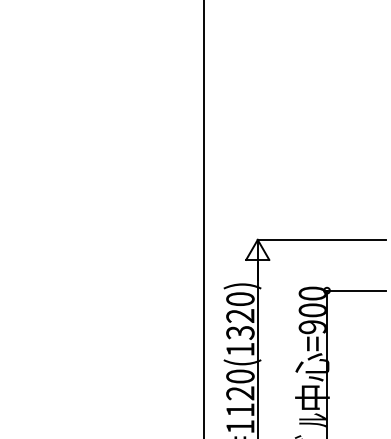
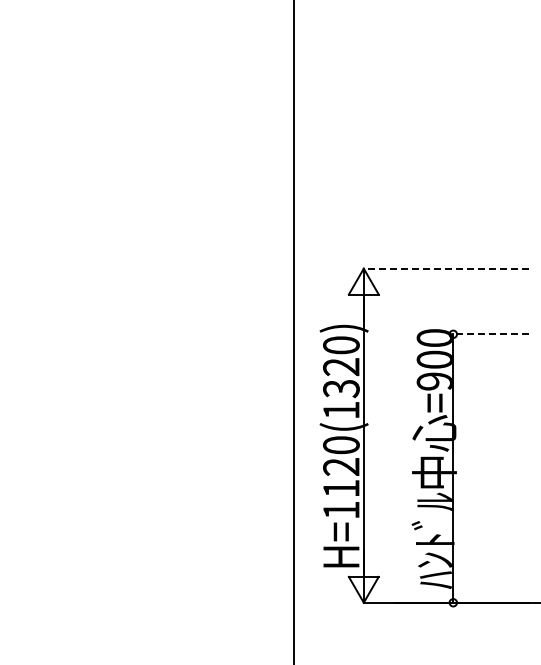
line: (321, 239) -> (446, 268), solid -> dashed
line: (355, 290) -> (490, 334), solid -> dashed

